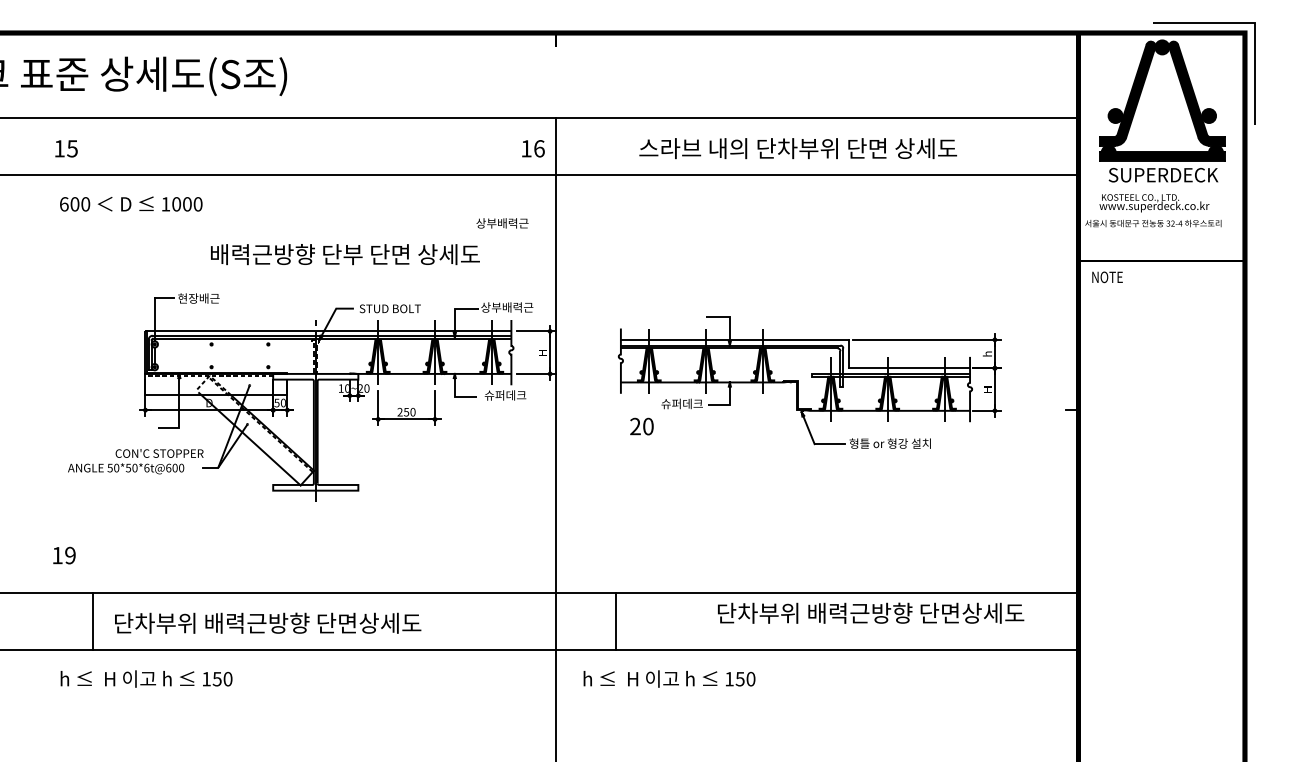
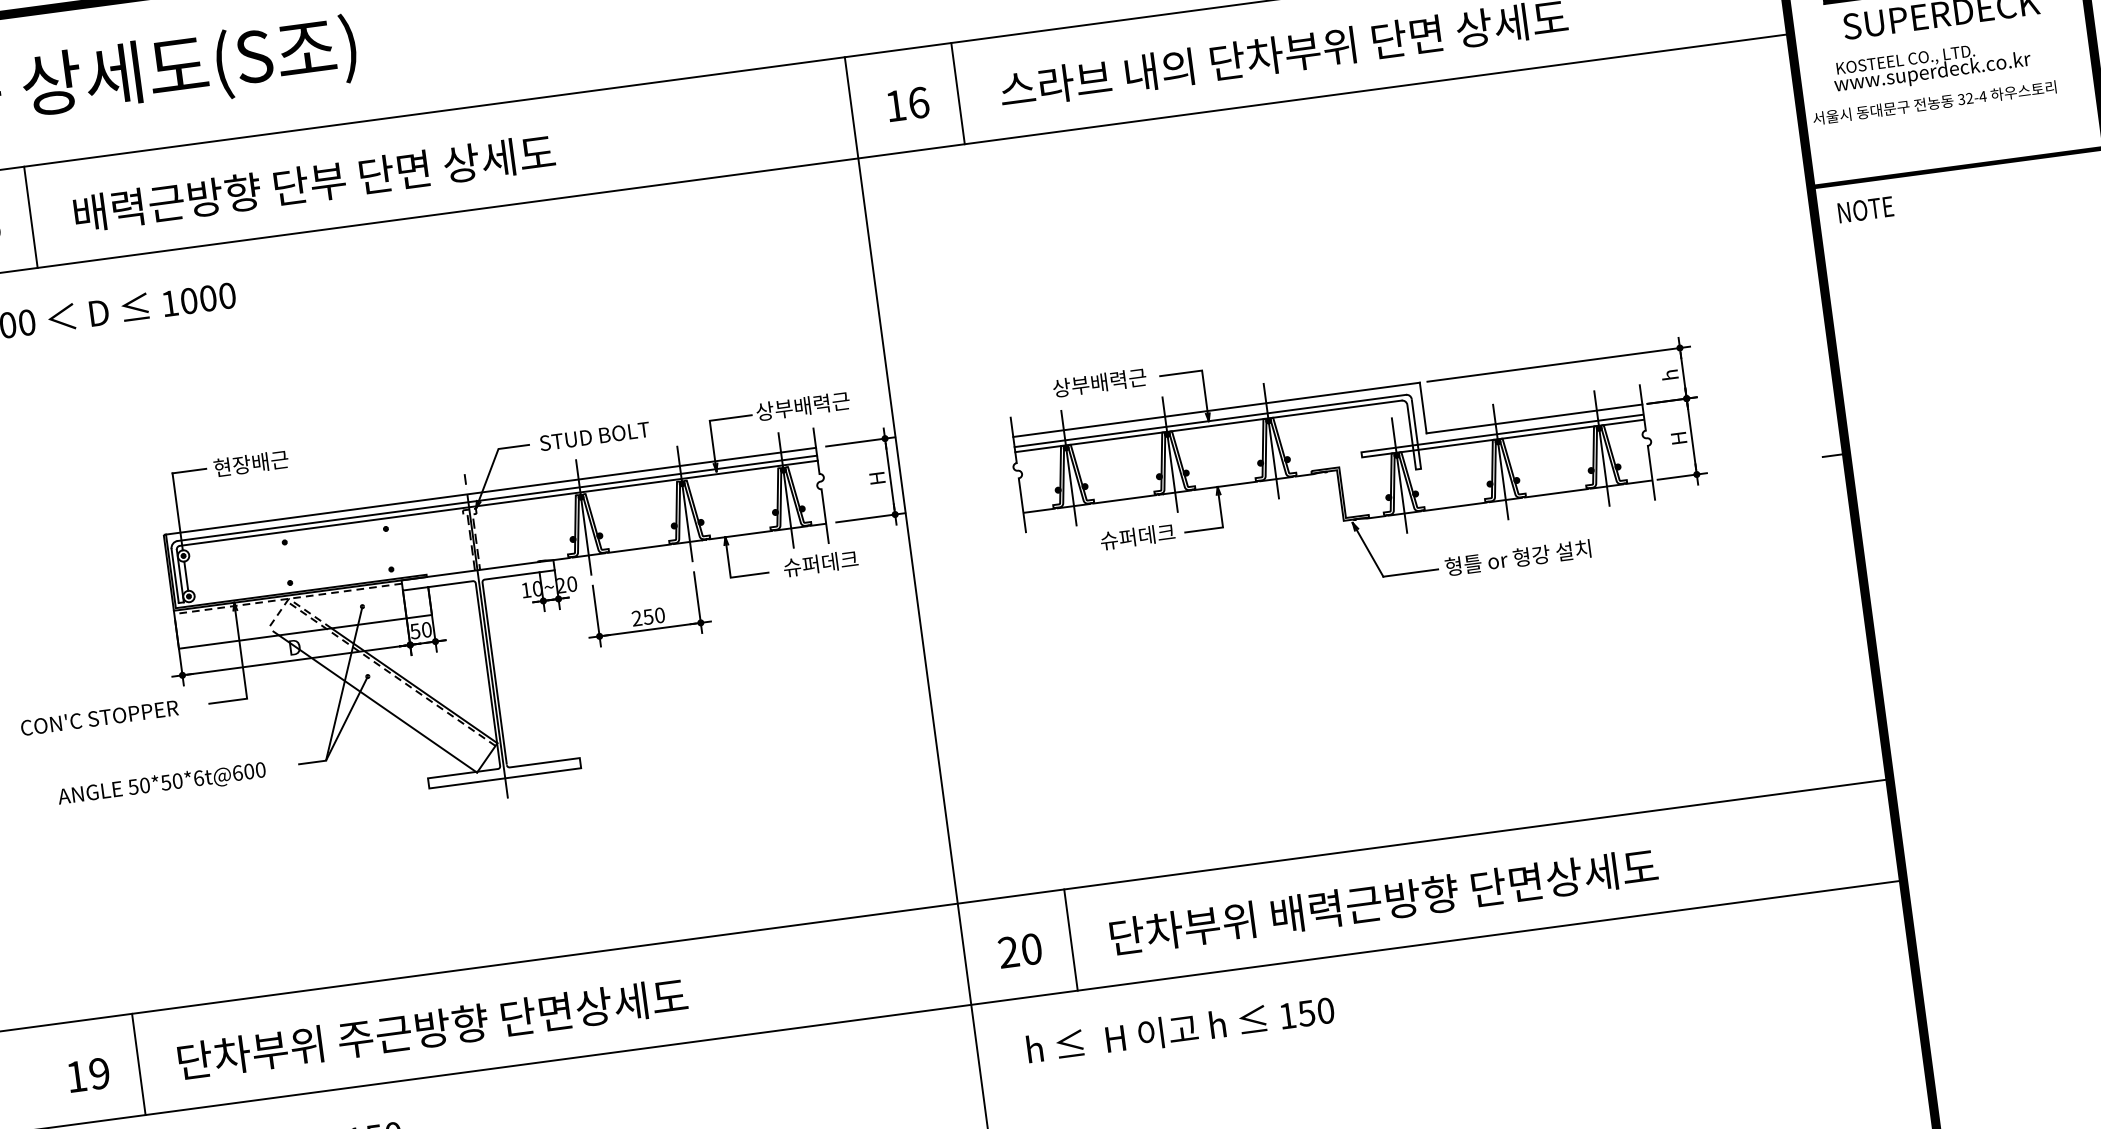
line: (95, 146) -> (30, 217), added
line: (615, 146) -> (957, 93), added
text: (533, 148) -> (908, 103), moved
text: (502, 223) -> (1099, 383), moved
text: (345, 254) -> (314, 182), moved
text: (641, 426) -> (1019, 950), moved
text: (159, 453) -> (99, 717), moved
text: (64, 555) -> (88, 1074), moved
text: (871, 612) -> (1384, 900), moved
text: (312, 622) -> (530, 1014), 단차부위 배력근방향 단면상세도 -> 단차부위 주근방향 단면상세도

